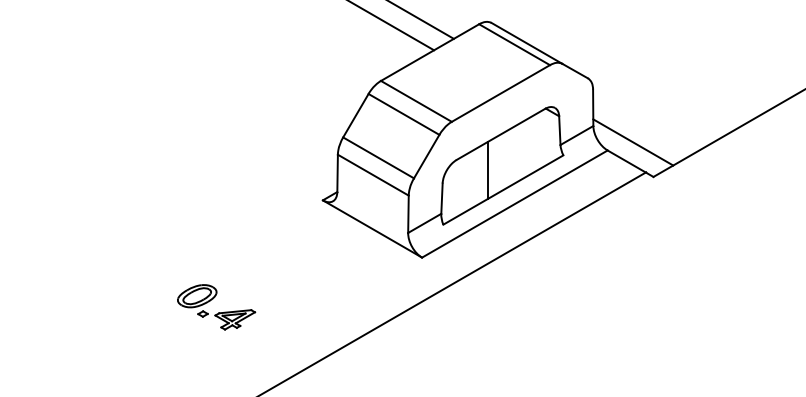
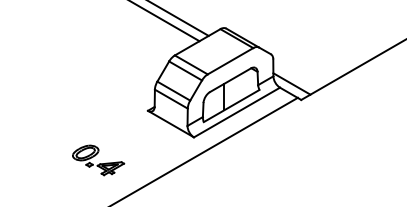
part: (216, 307) -> (98, 160), size x1.43

